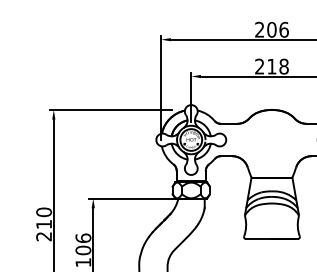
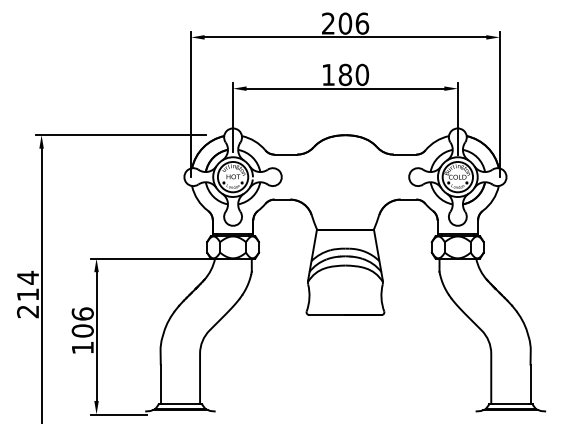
text: (271, 66) -> (345, 74), 218 -> 180
text: (44, 212) -> (28, 277), 210 -> 214

